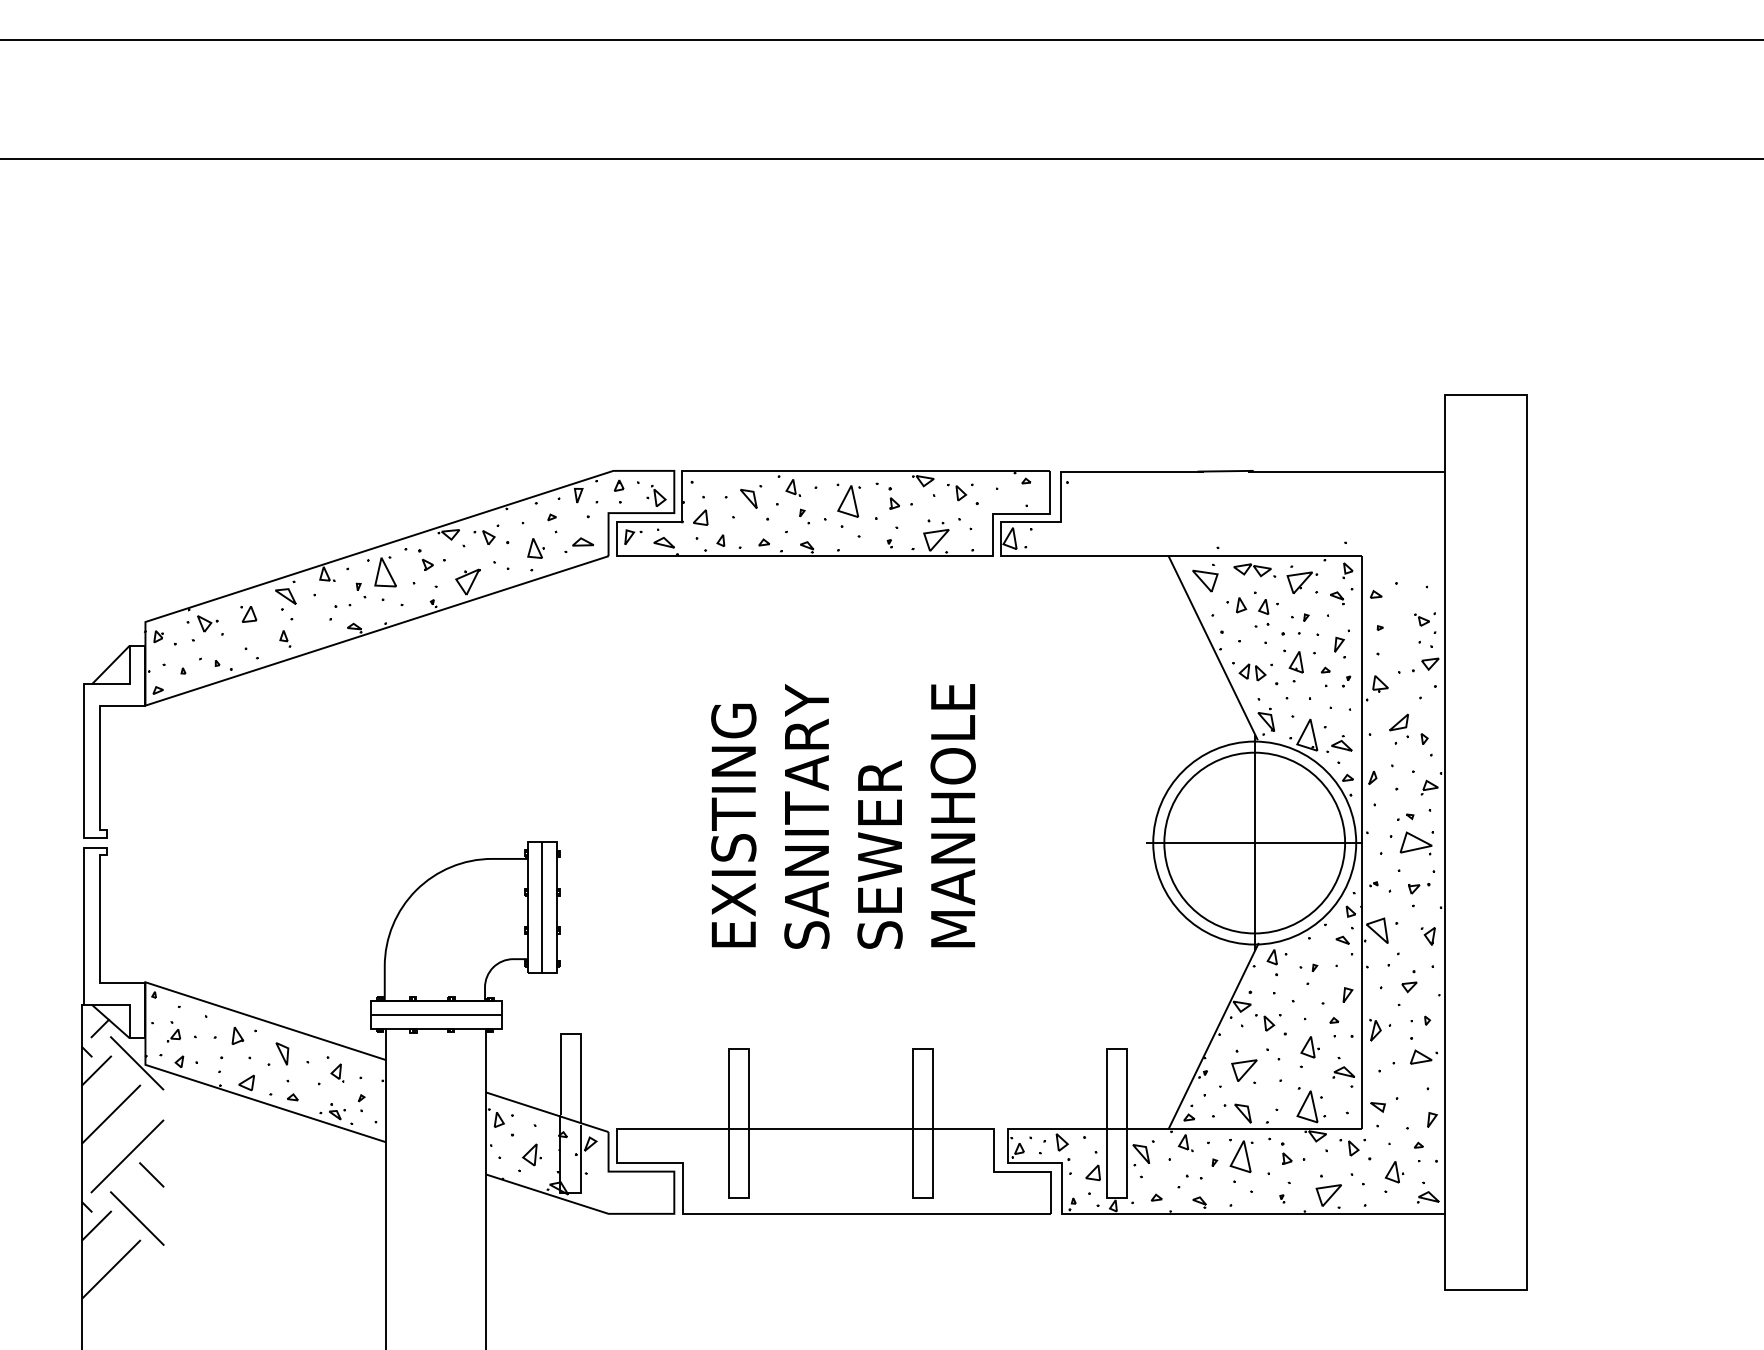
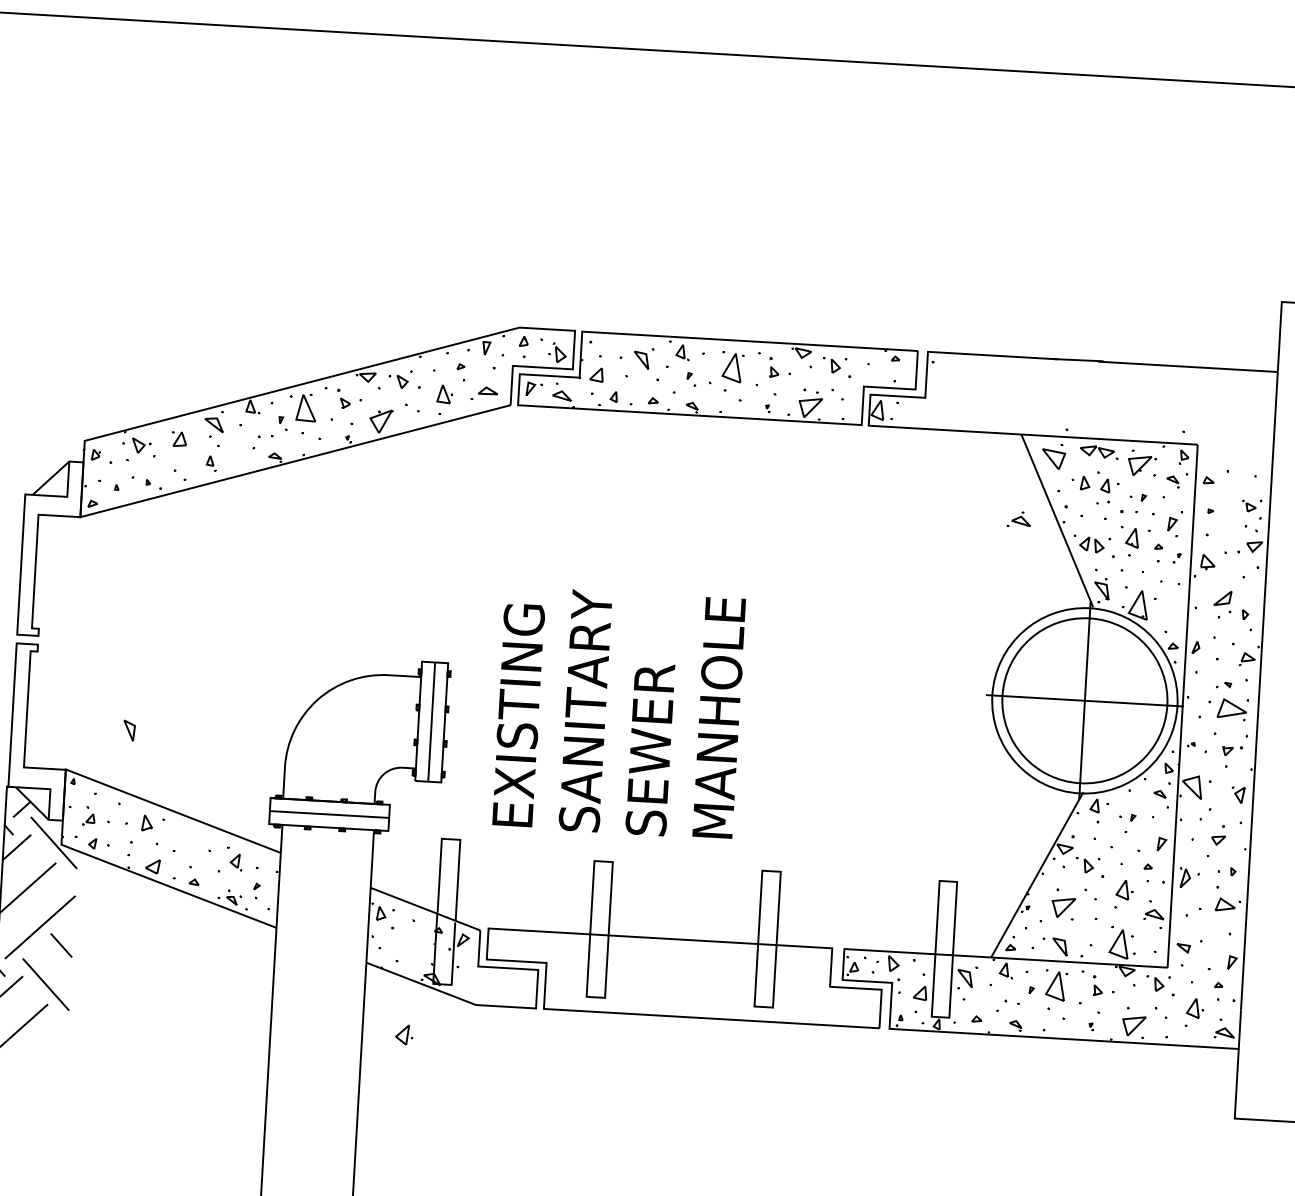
part: (1339, 743) -> (1019, 518), moved
text: (843, 816) -> (619, 712), moved
part: (282, 1053) -> (129, 730), moved
part: (531, 1154) -> (403, 1034), moved

